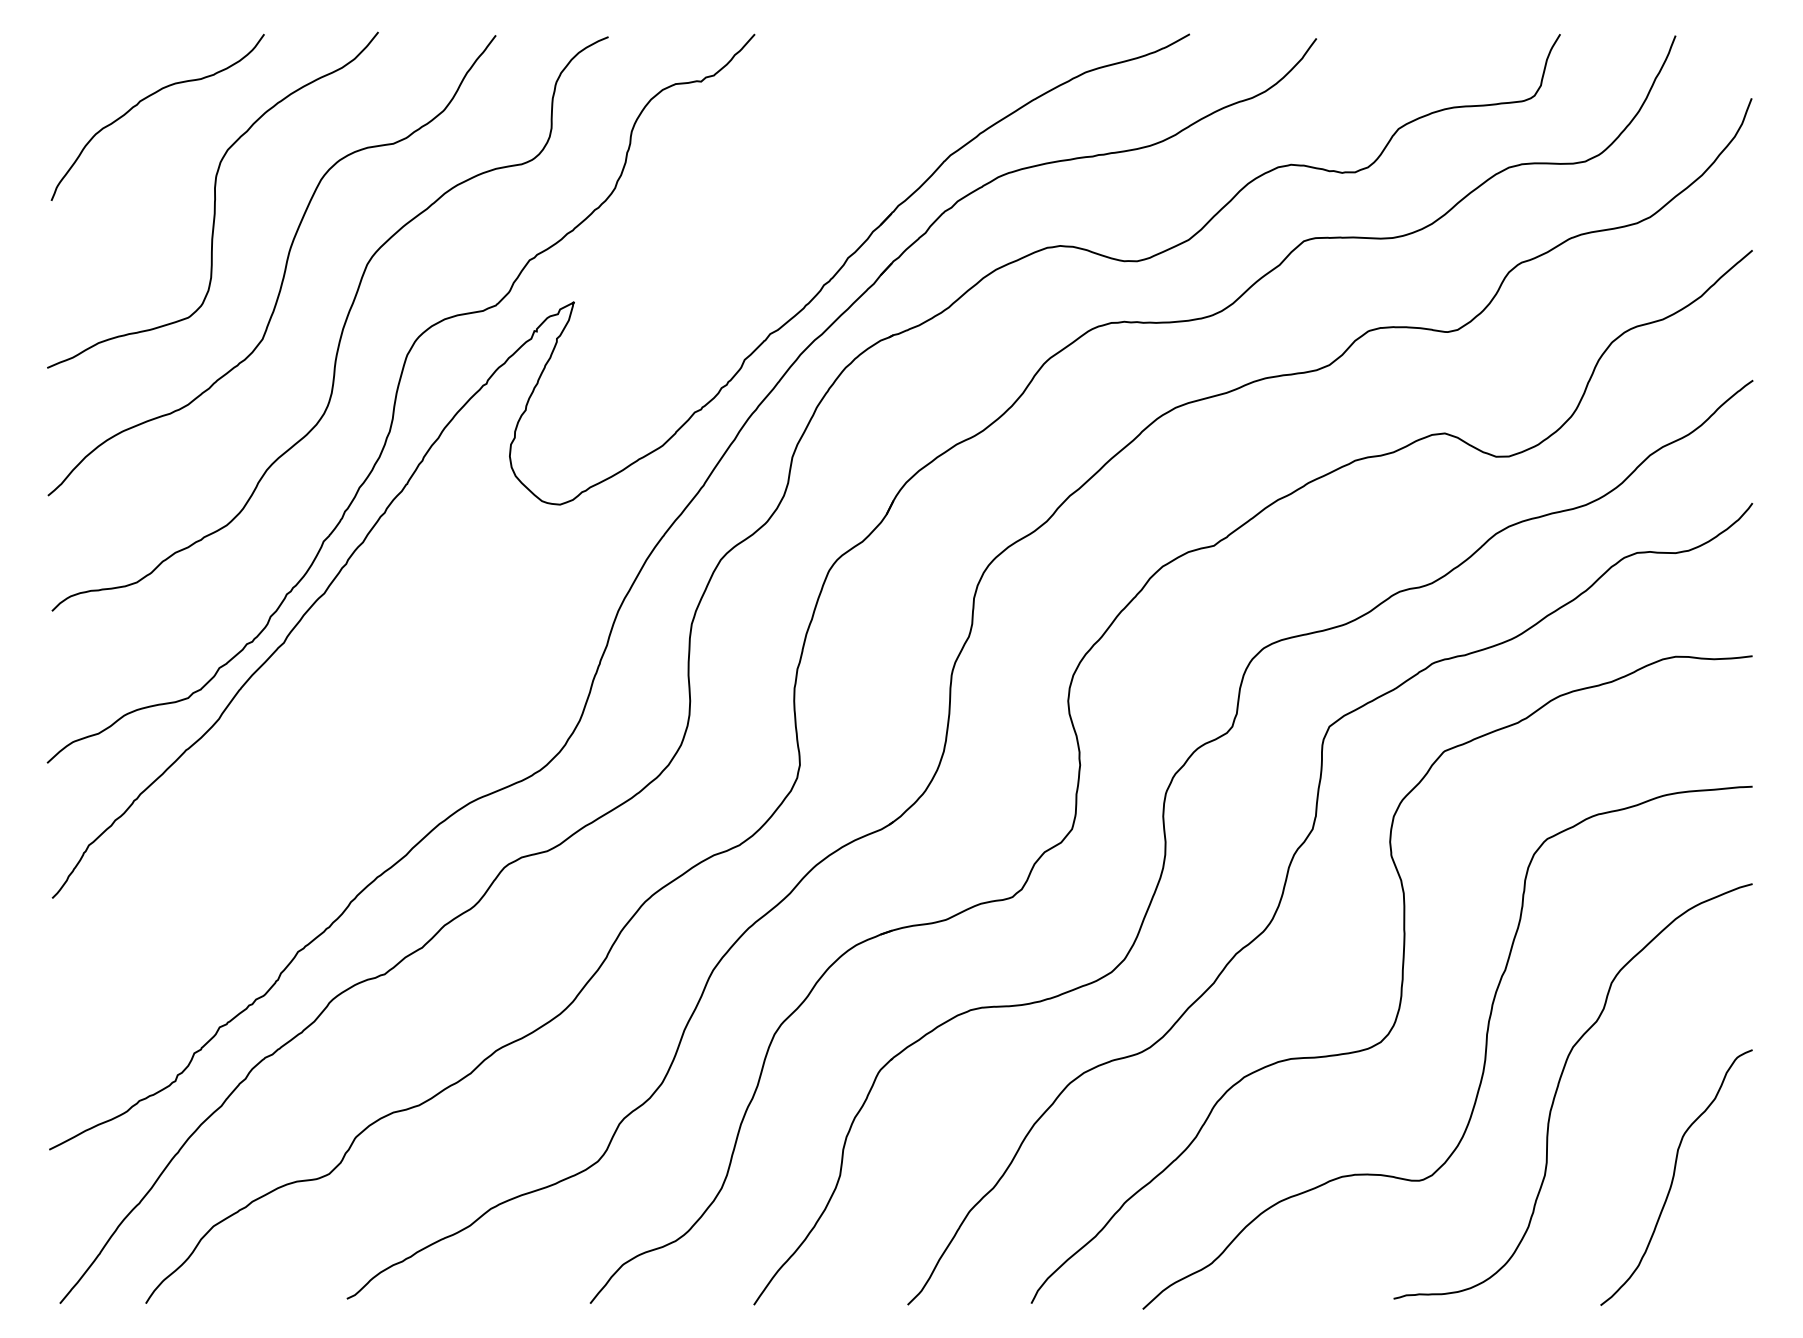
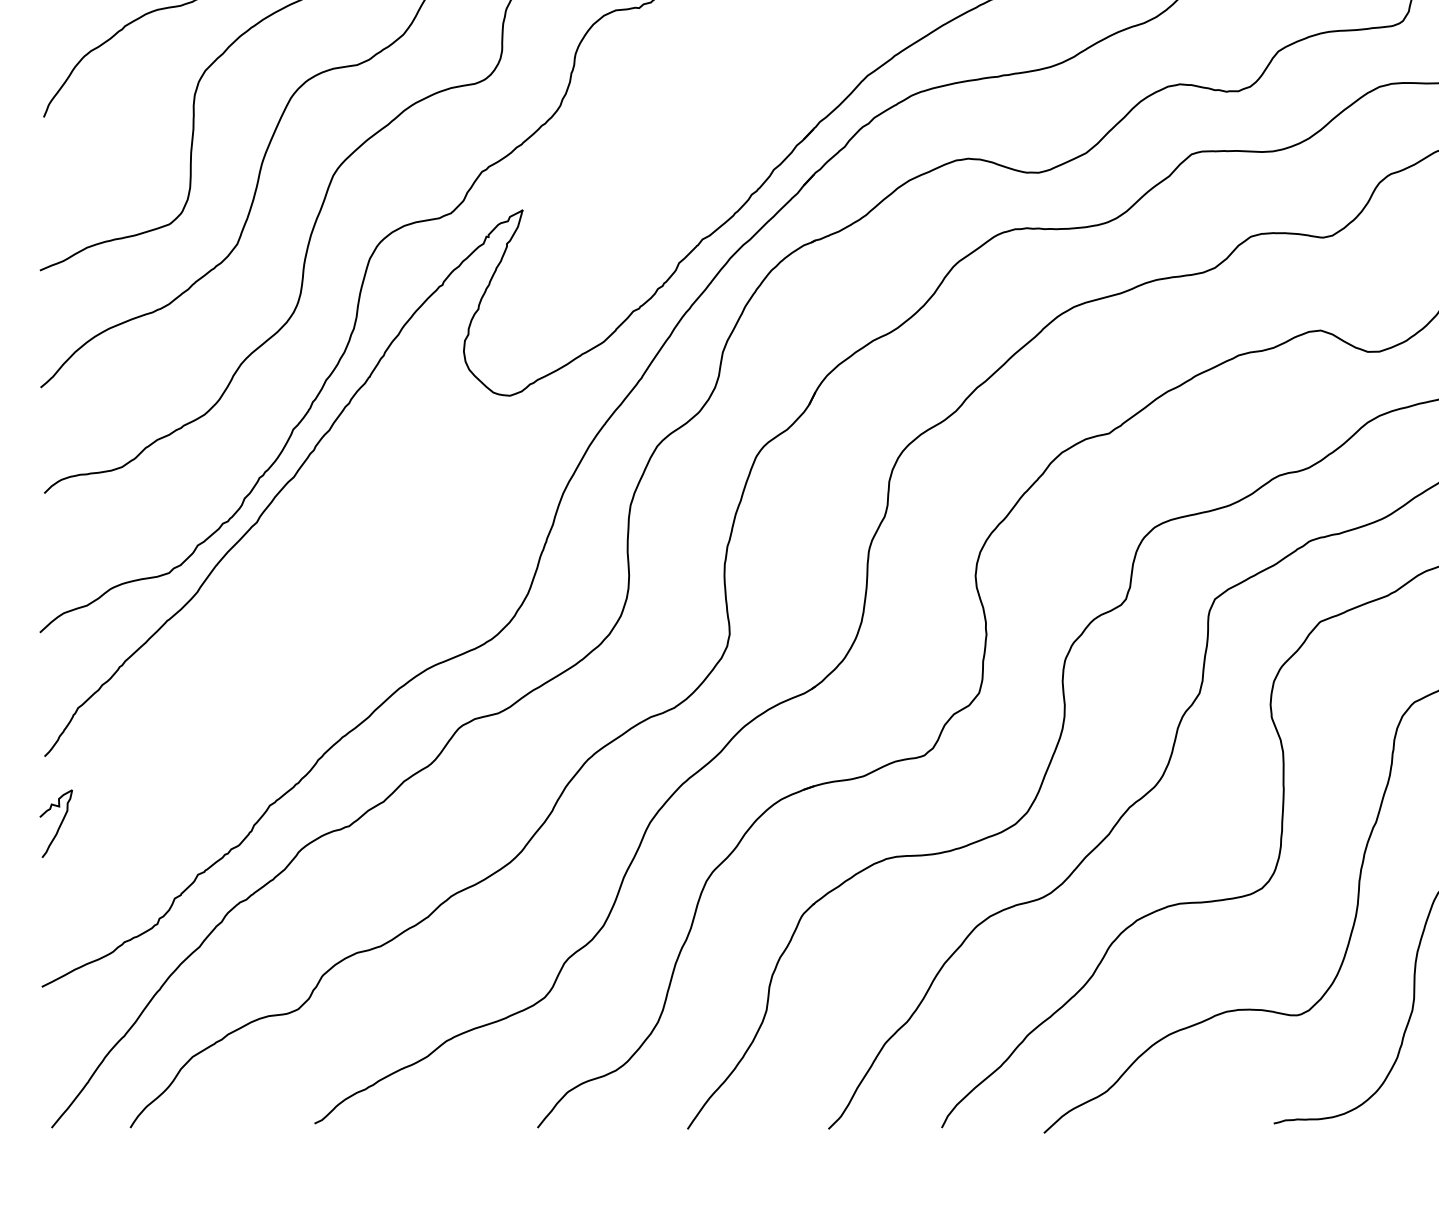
curve: (68, 973) -> (59, 825), added

